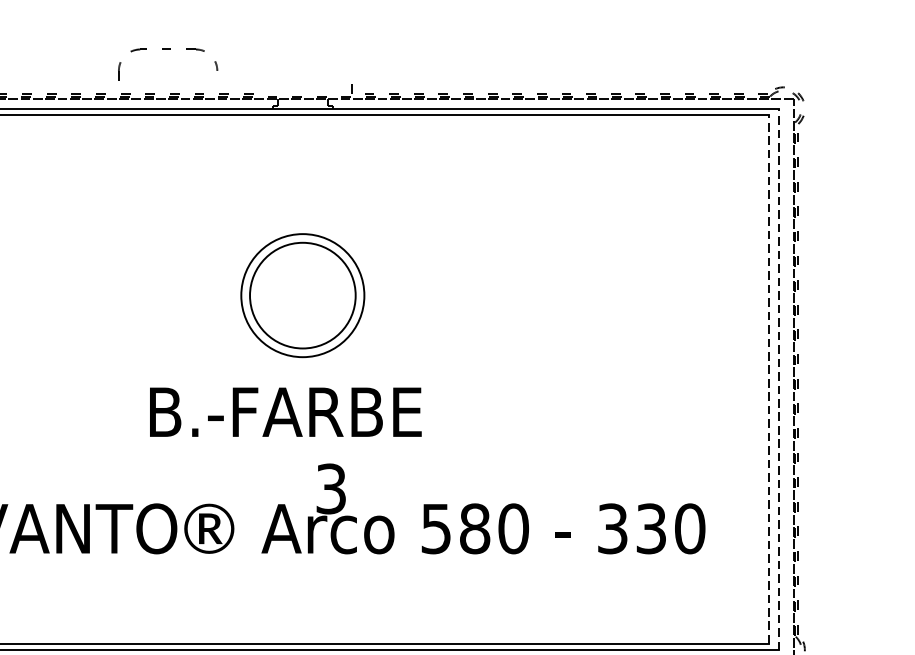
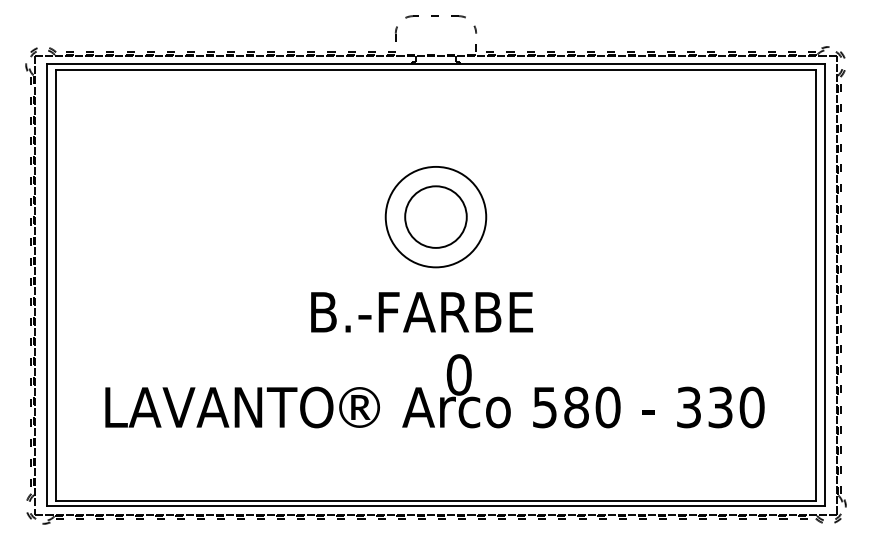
part: (167, 49) -> (435, 16), moved
circle: (302, 294) -> (435, 216), size x0.71
line: (778, 378) -> (824, 284), dashed -> solid
line: (768, 379) -> (816, 285), dashed -> solid
text: (330, 488) -> (458, 374), 3 -> 0

